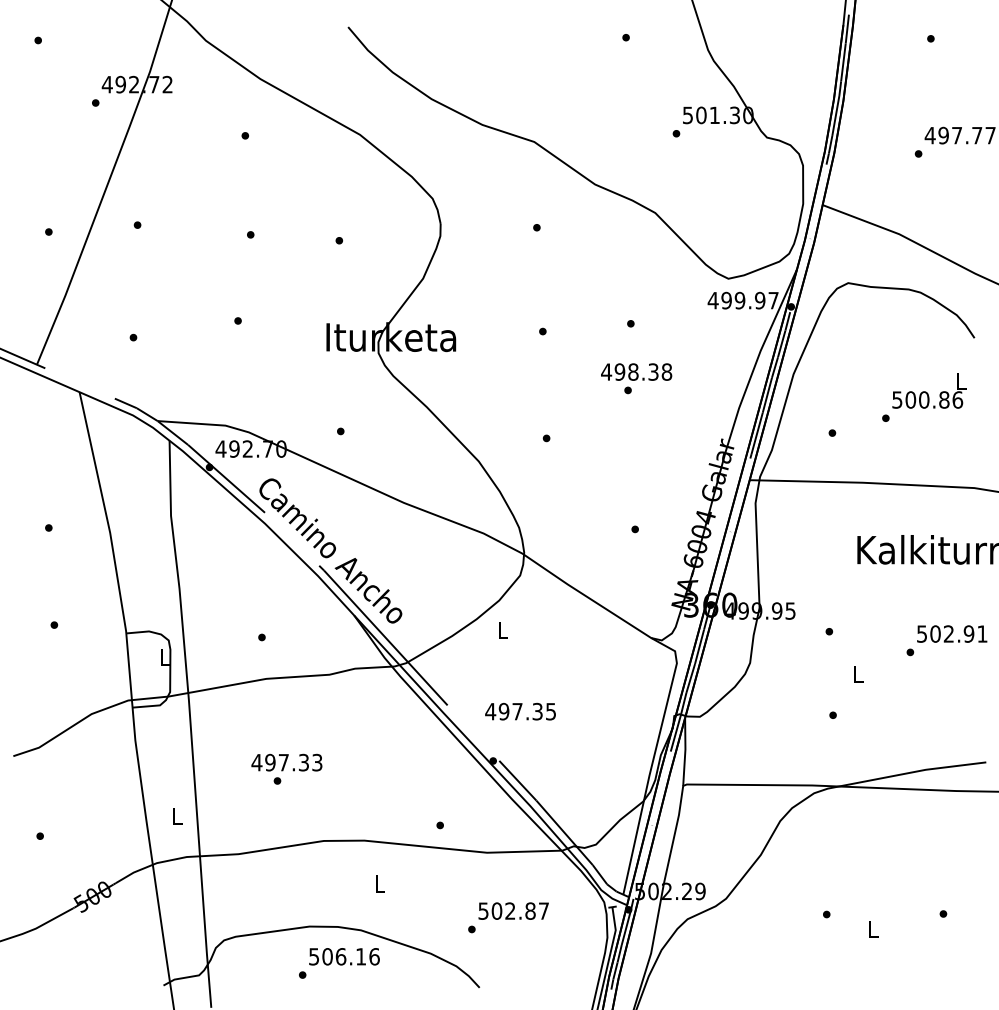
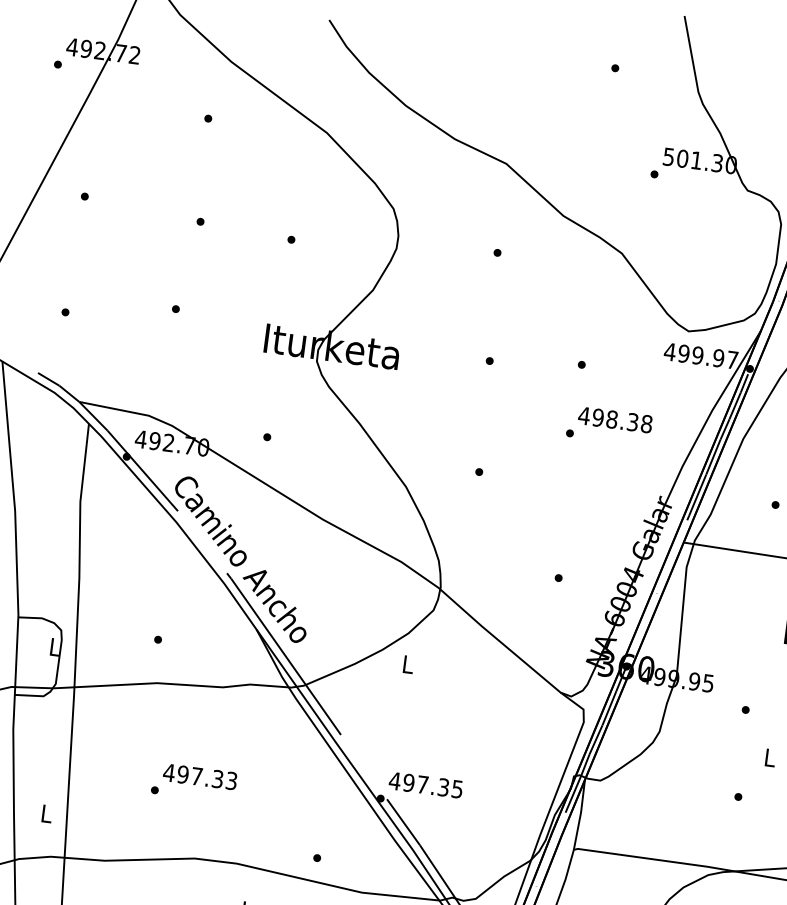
text: (636, 371) -> (615, 419), moved
text: (520, 711) -> (425, 784), moved
text: (286, 762) -> (199, 776), moved

